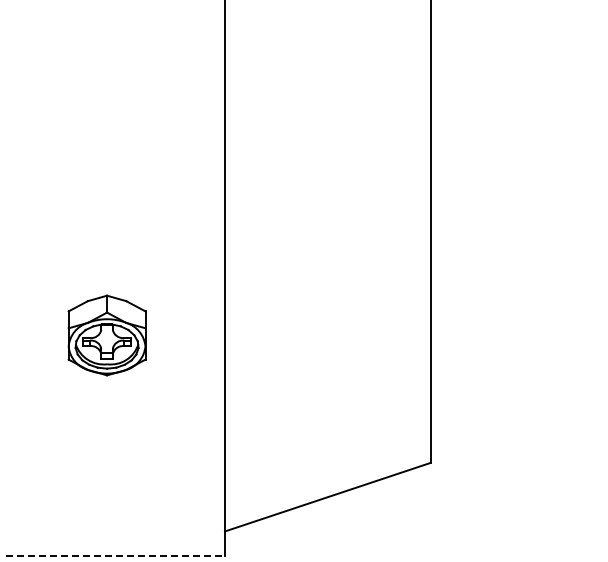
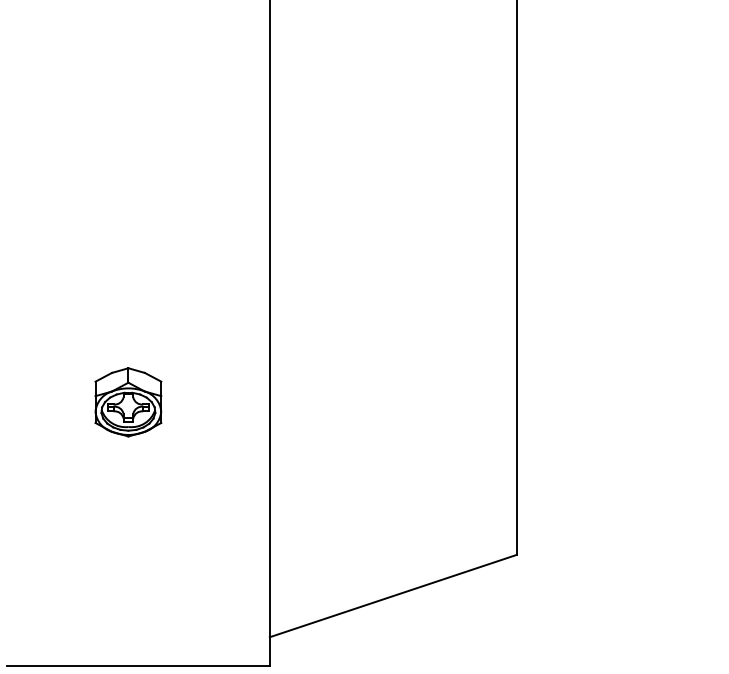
part: (106, 335) -> (127, 402), size x0.71
line: (115, 555) -> (138, 666), dashed -> solid

